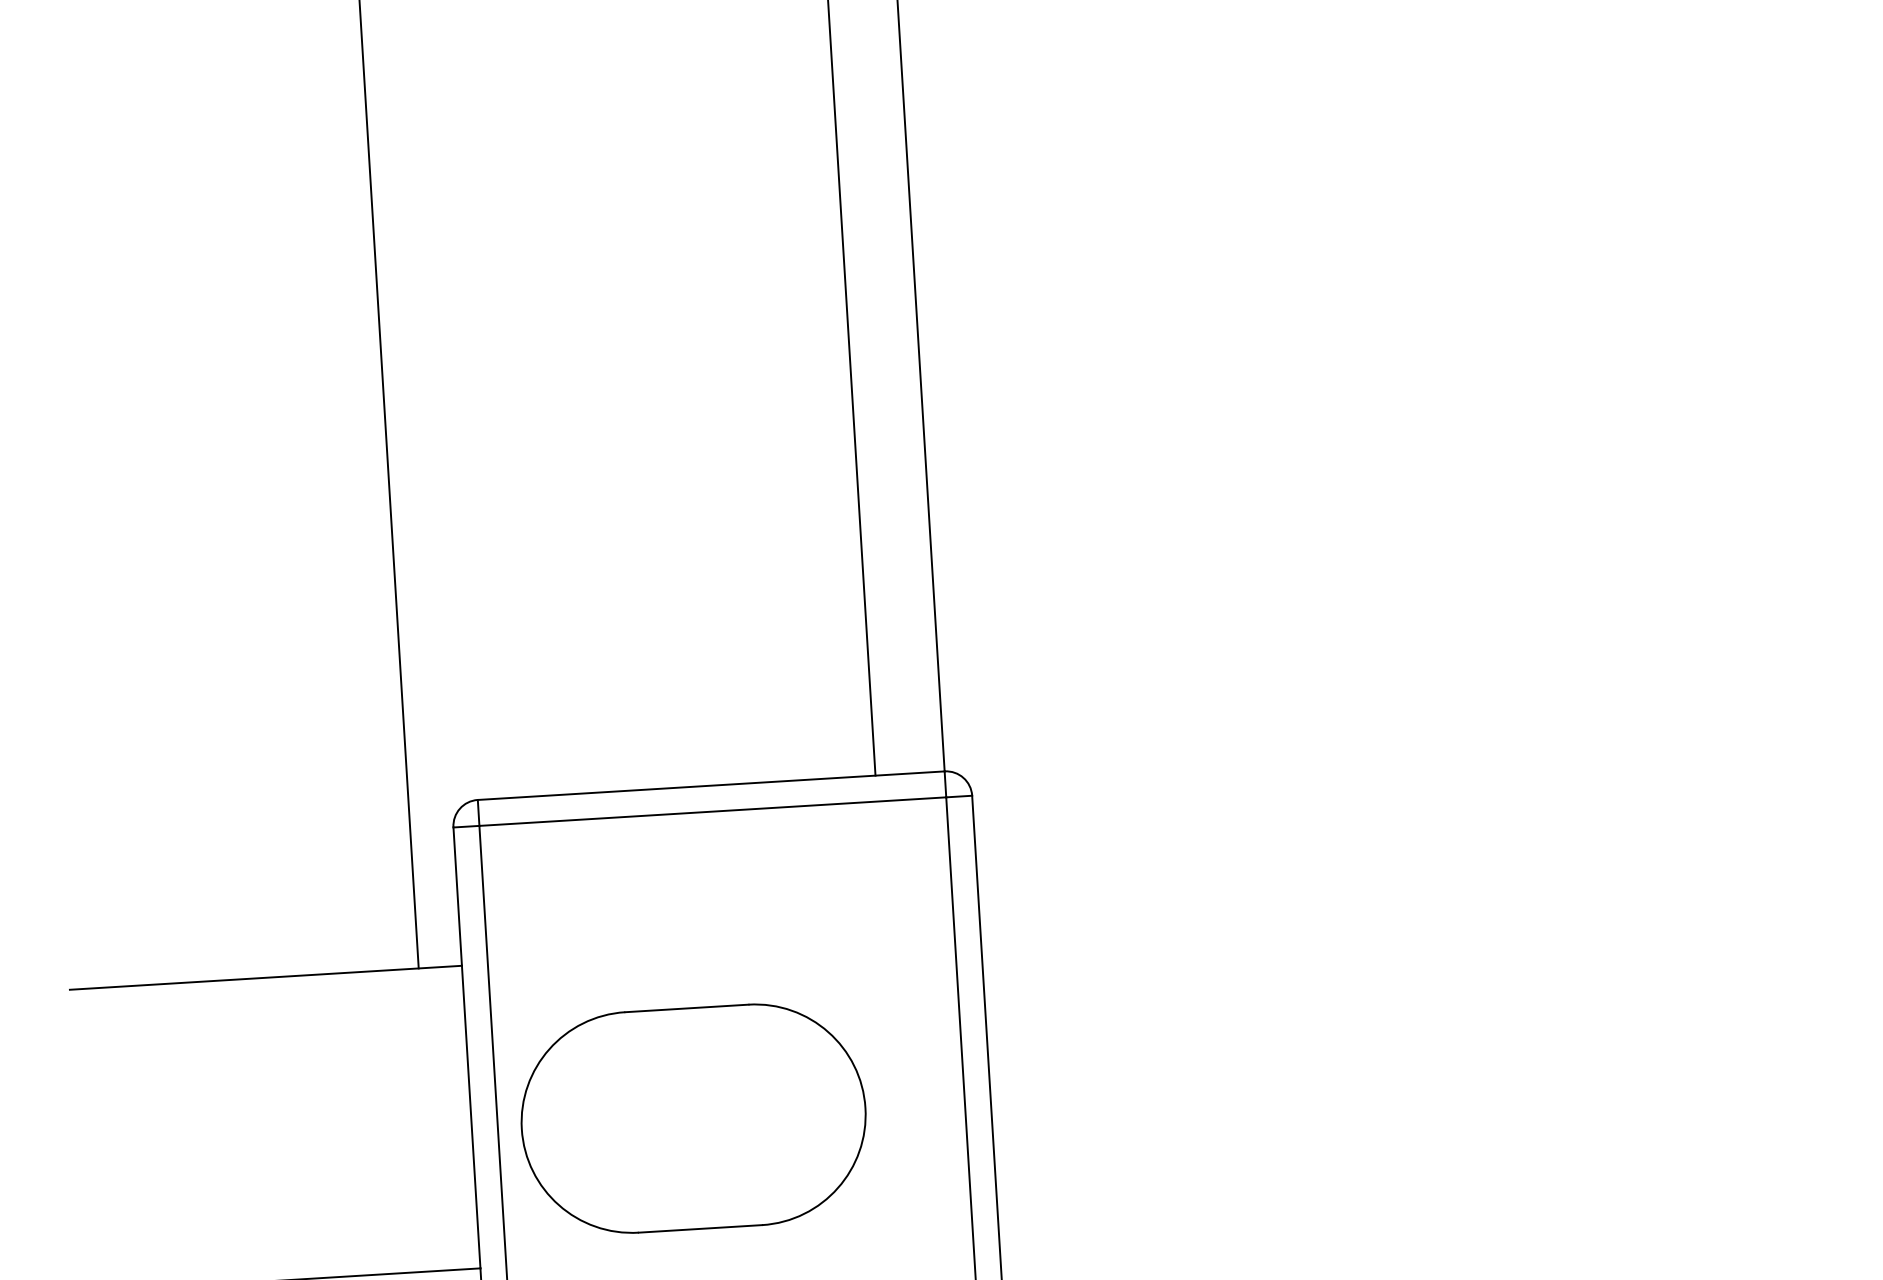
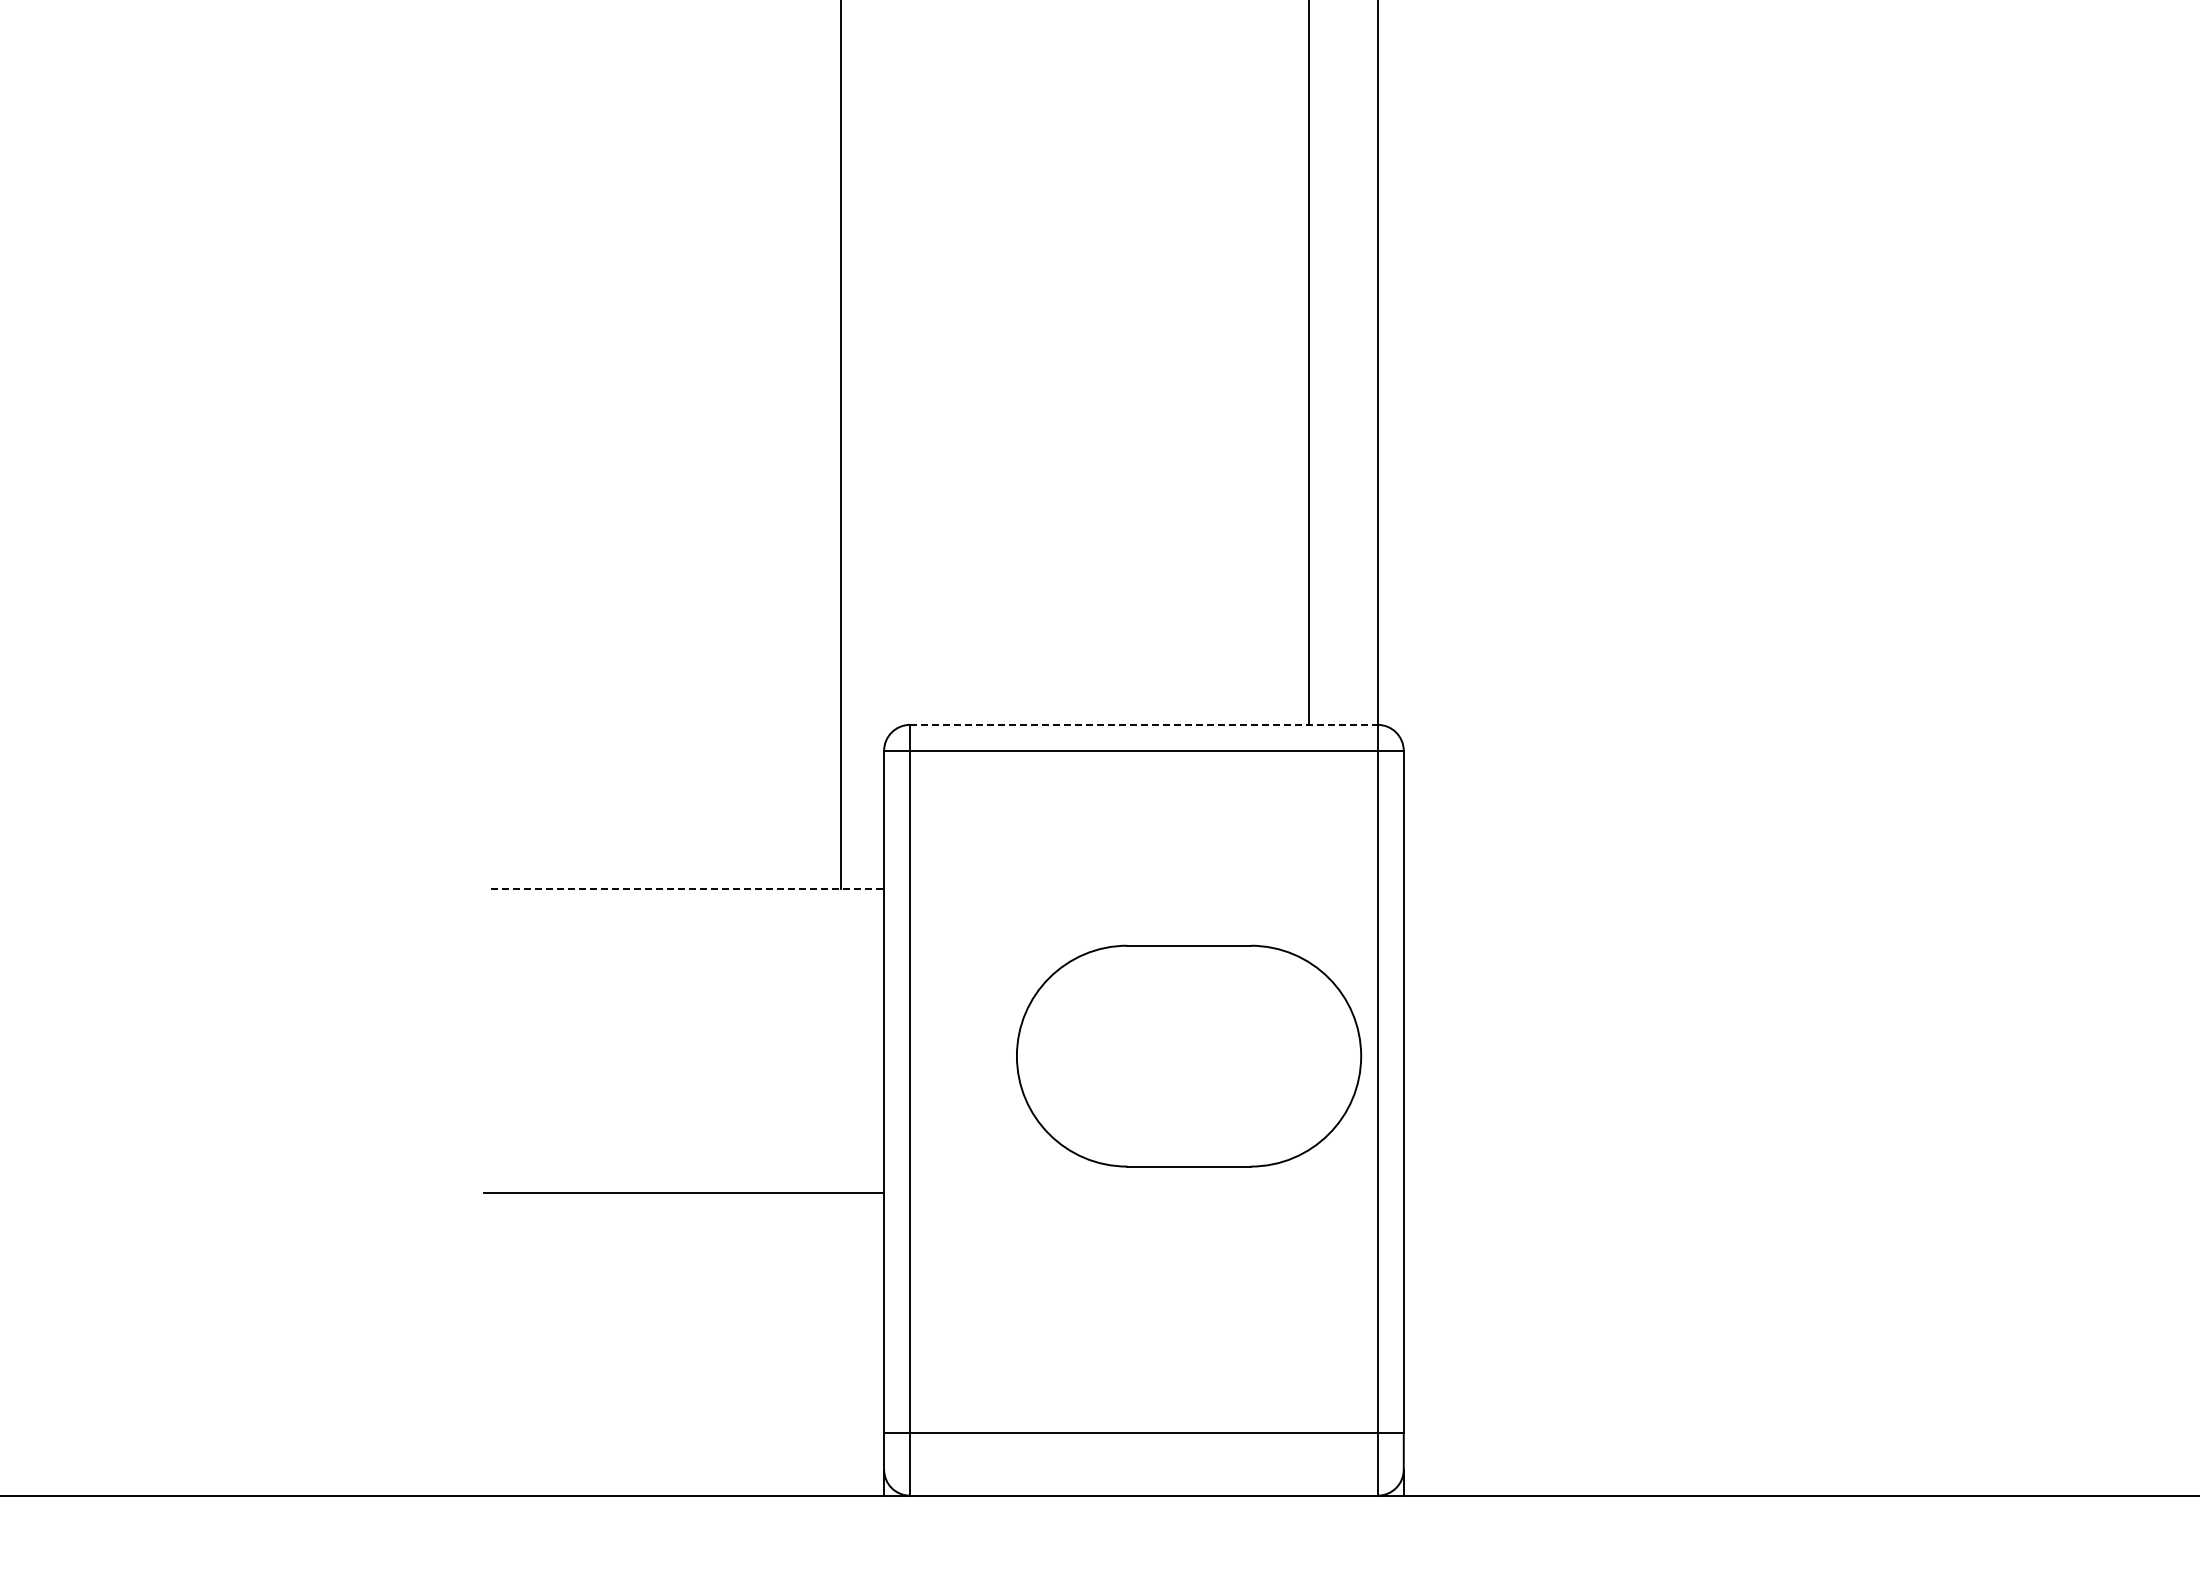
line: (710, 785) -> (1143, 724), solid -> dashed
line: (266, 977) -> (688, 889), solid -> dashed
part: (694, 1117) -> (1189, 1055), moved

